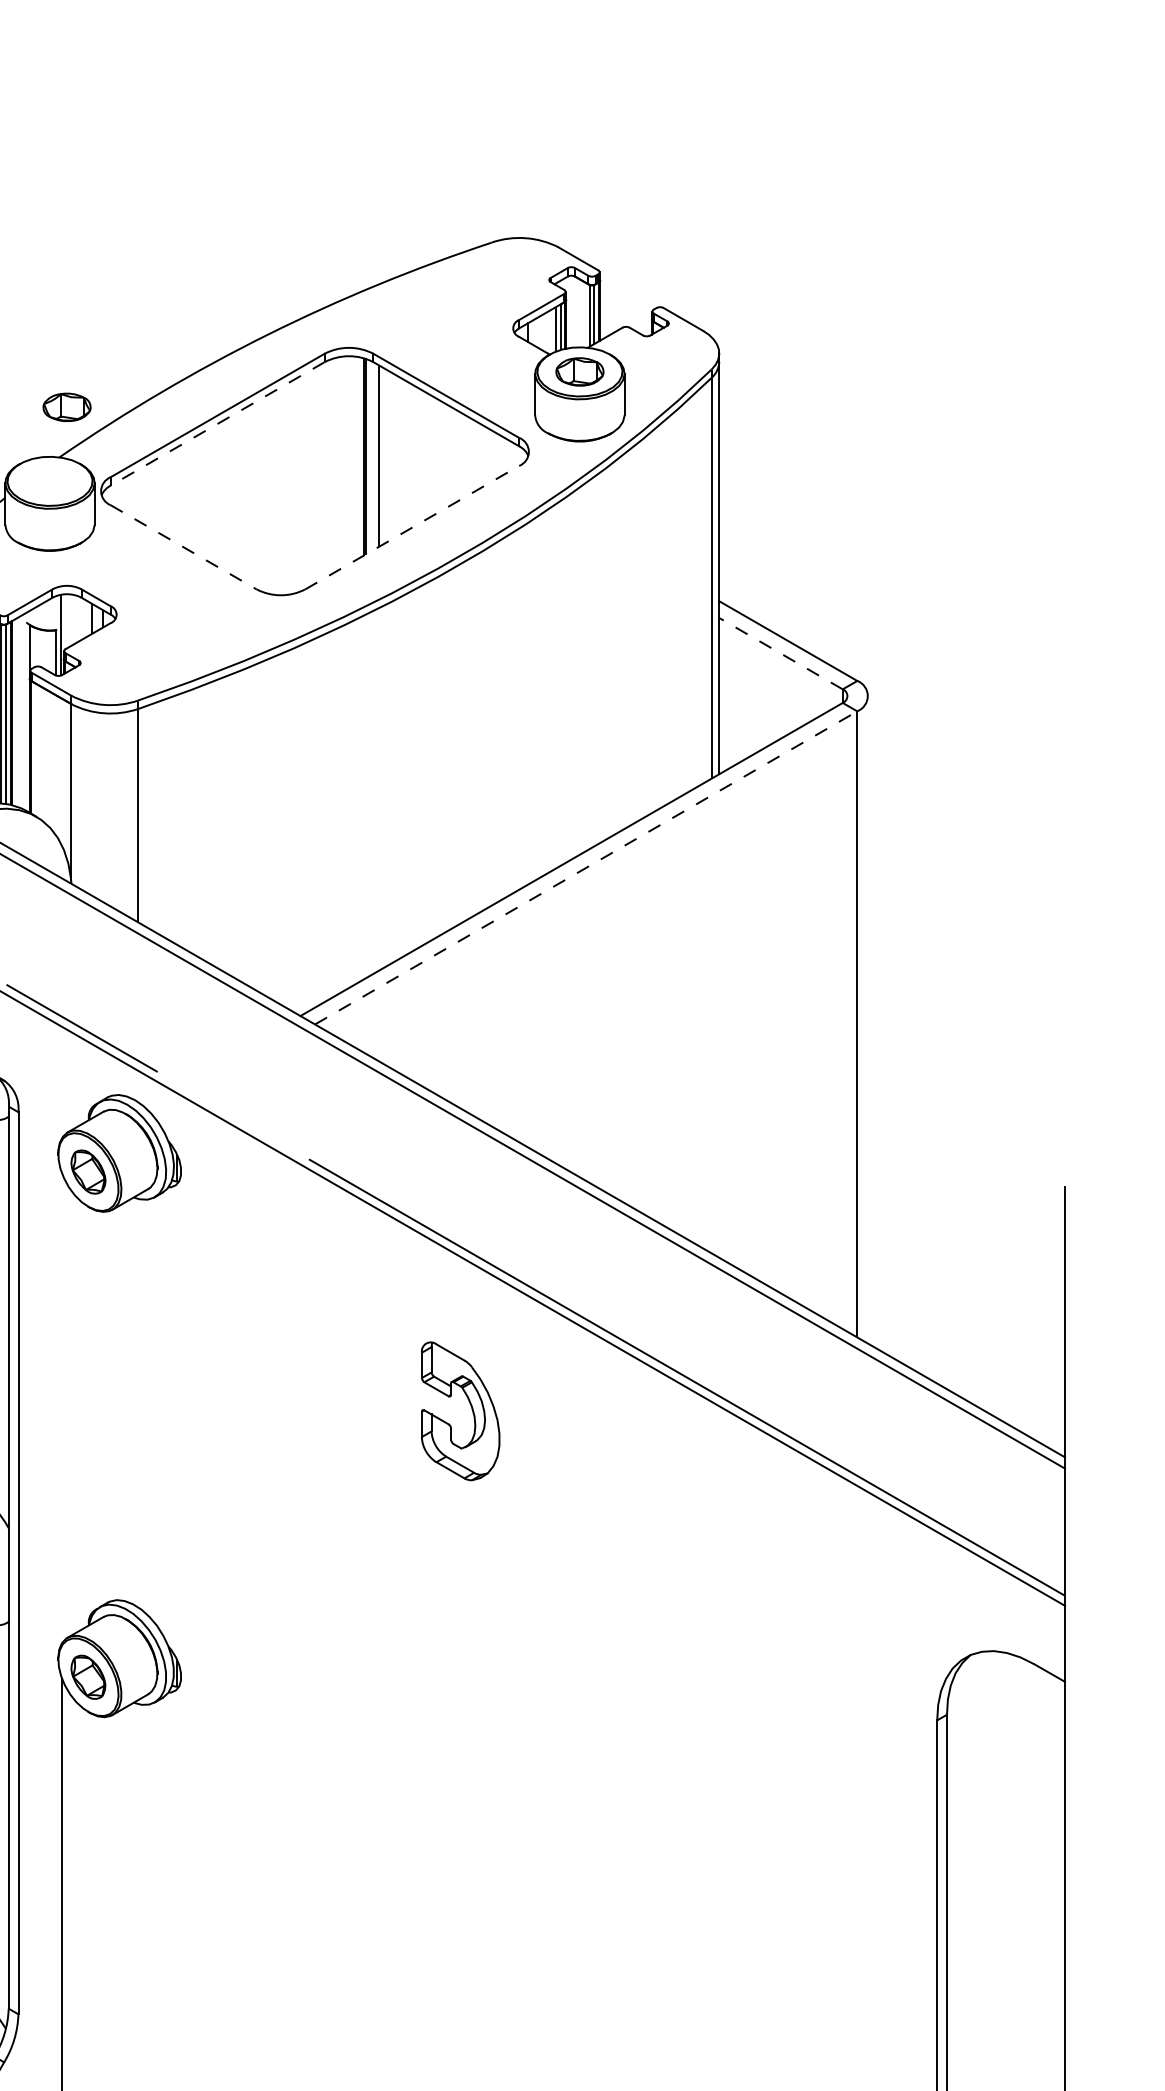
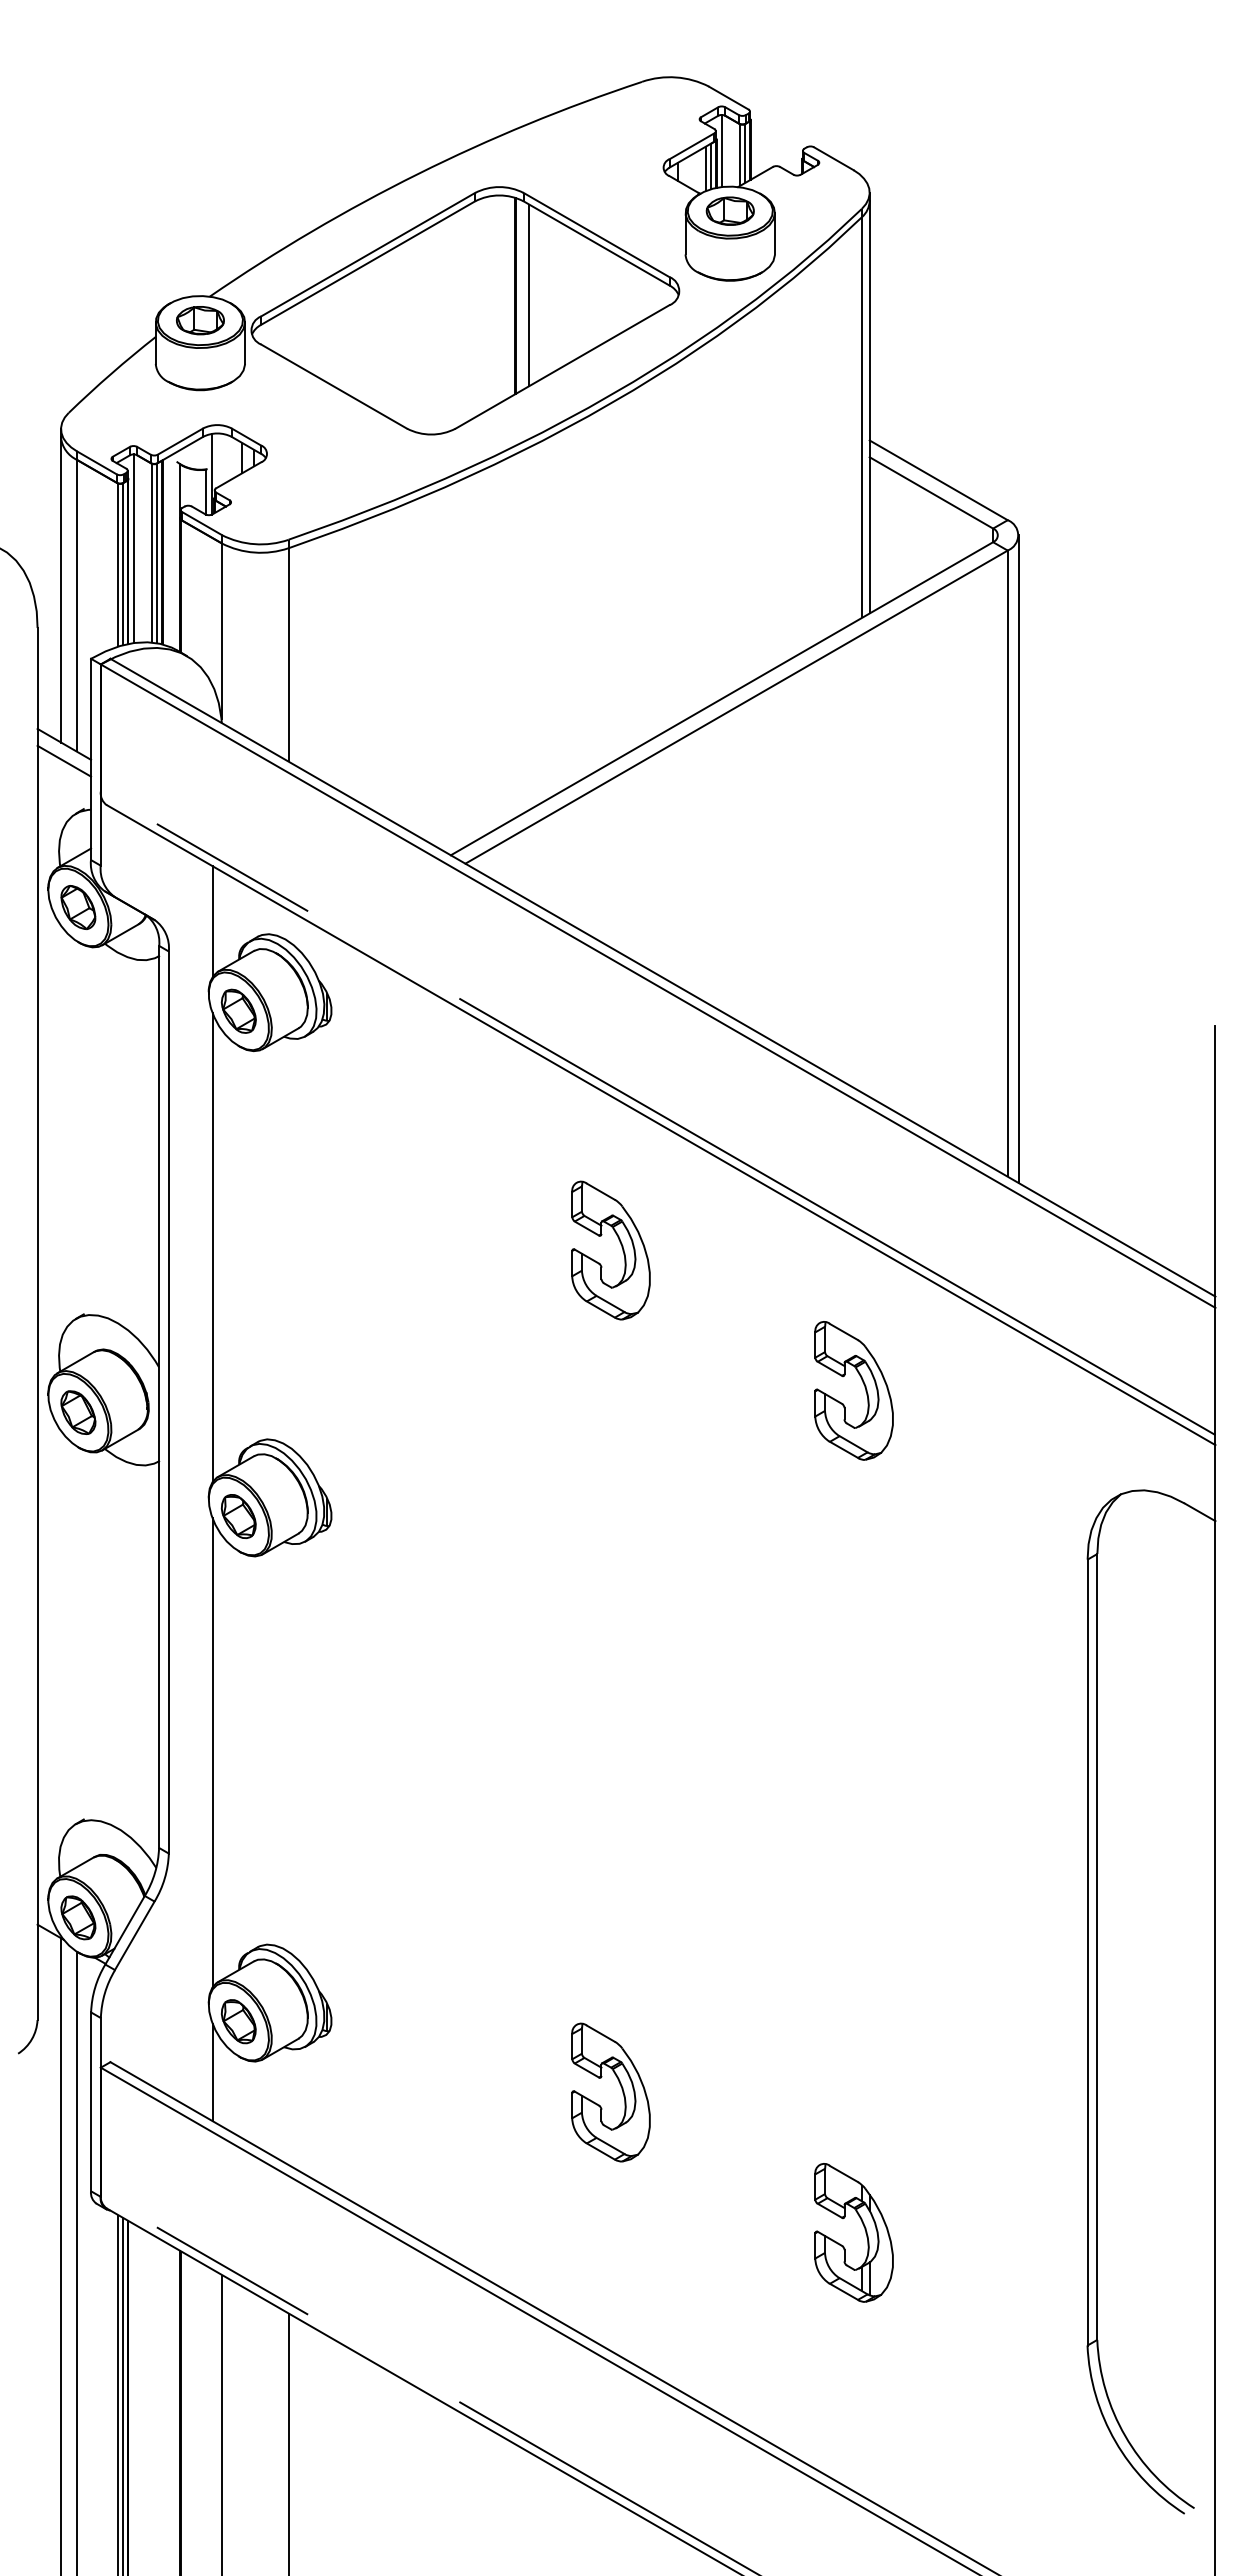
line: (571, 311) -> (721, 150), added
part: (67, 407) -> (200, 320), moved
line: (218, 424) -> (368, 263), dashed -> solid
line: (413, 527) -> (563, 366), dashed -> solid
line: (184, 547) -> (334, 386), dashed -> solid
line: (780, 653) -> (930, 492), dashed -> solid
line: (587, 867) -> (737, 706), dashed -> solid
line: (868, 1020) -> (1018, 859), added
line: (62, 1082) -> (212, 921), added
line: (62, 1408) -> (212, 1247), added
part: (714, 1548) -> (864, 1387), added

